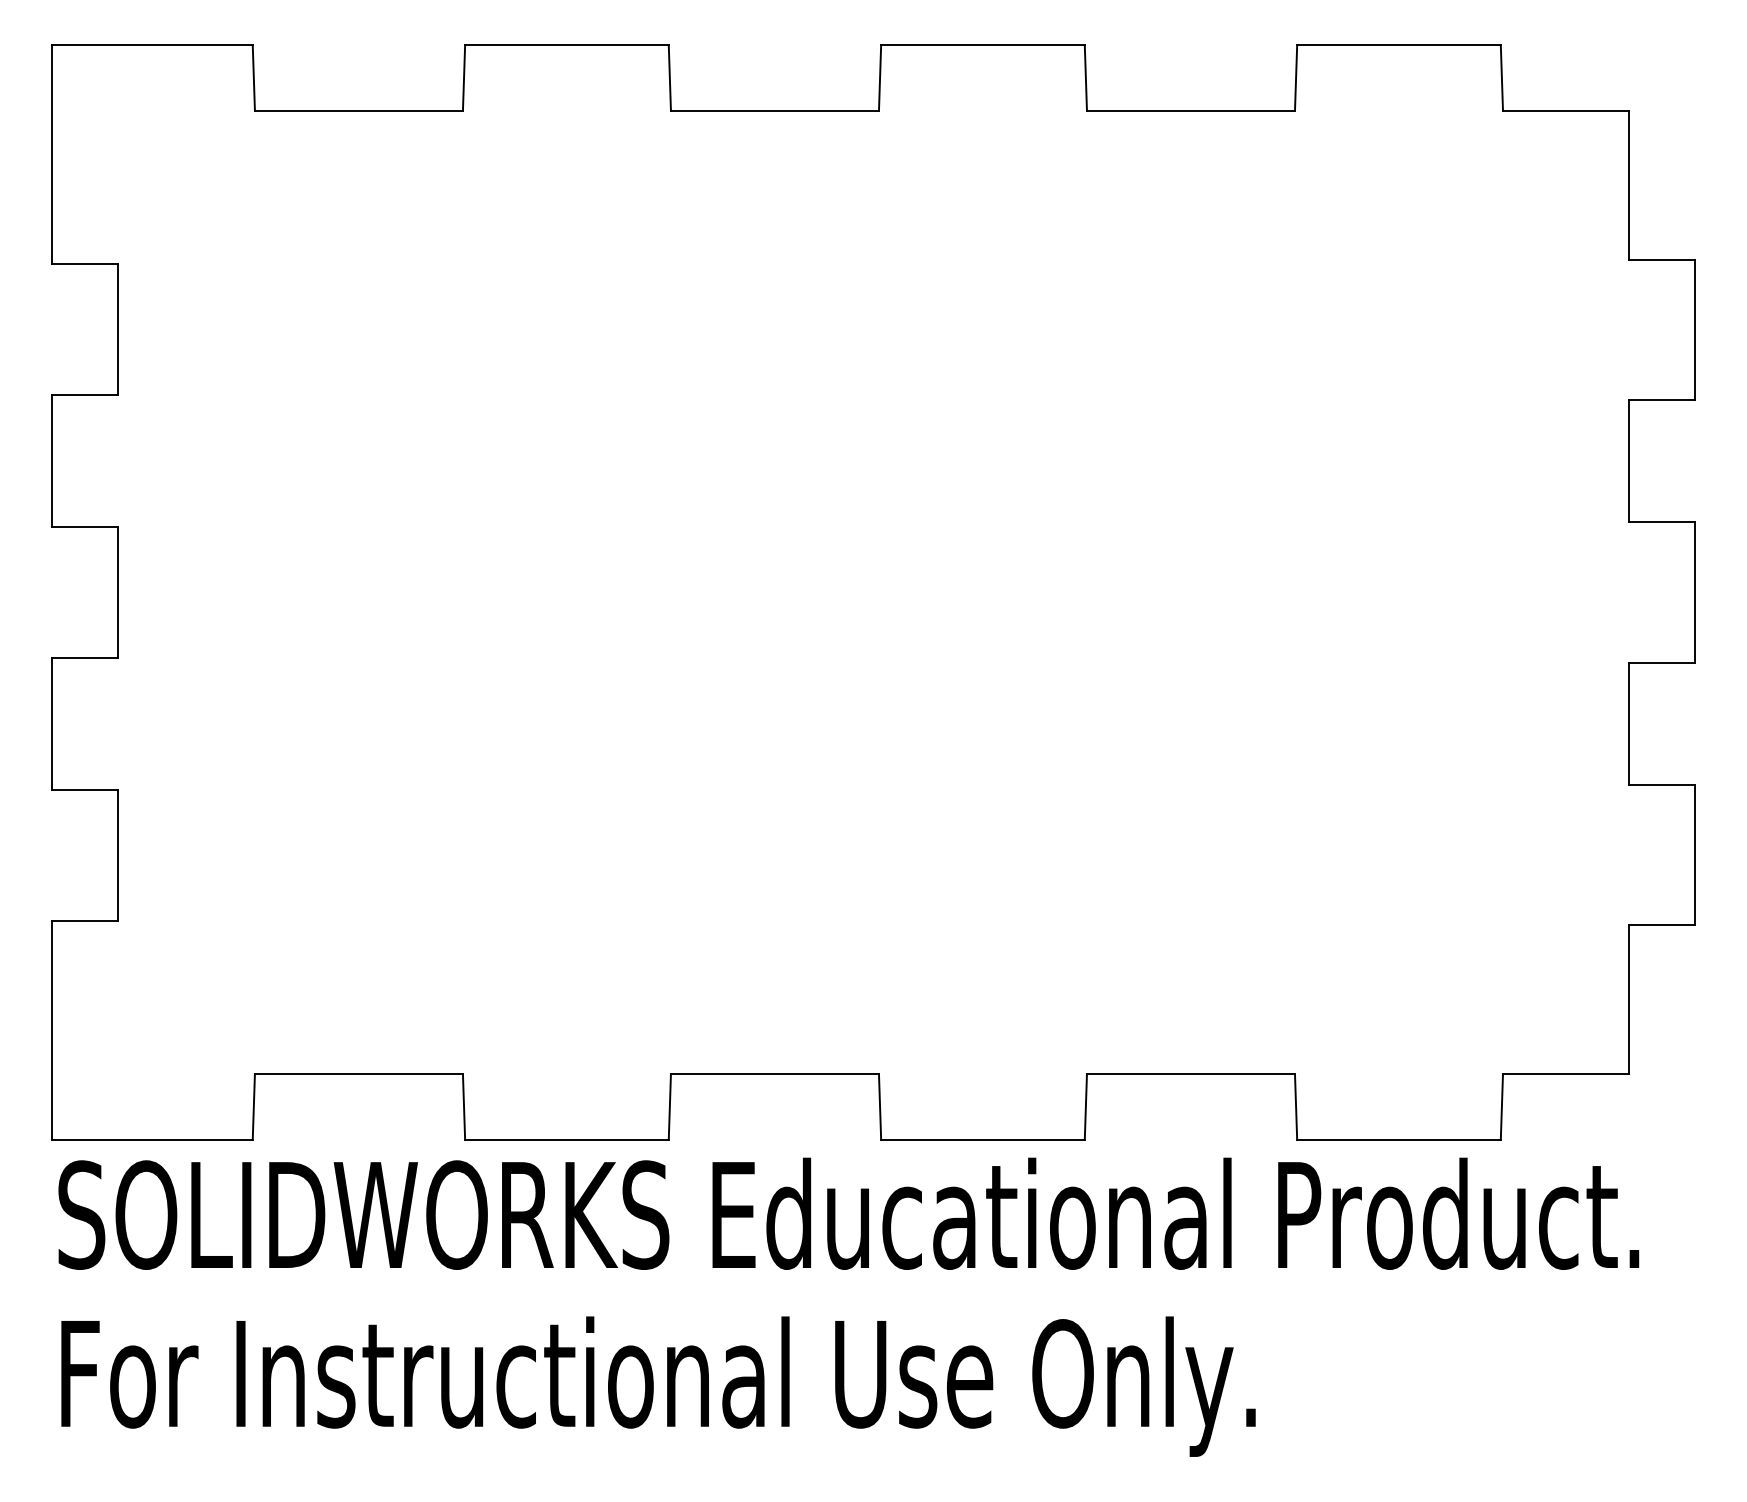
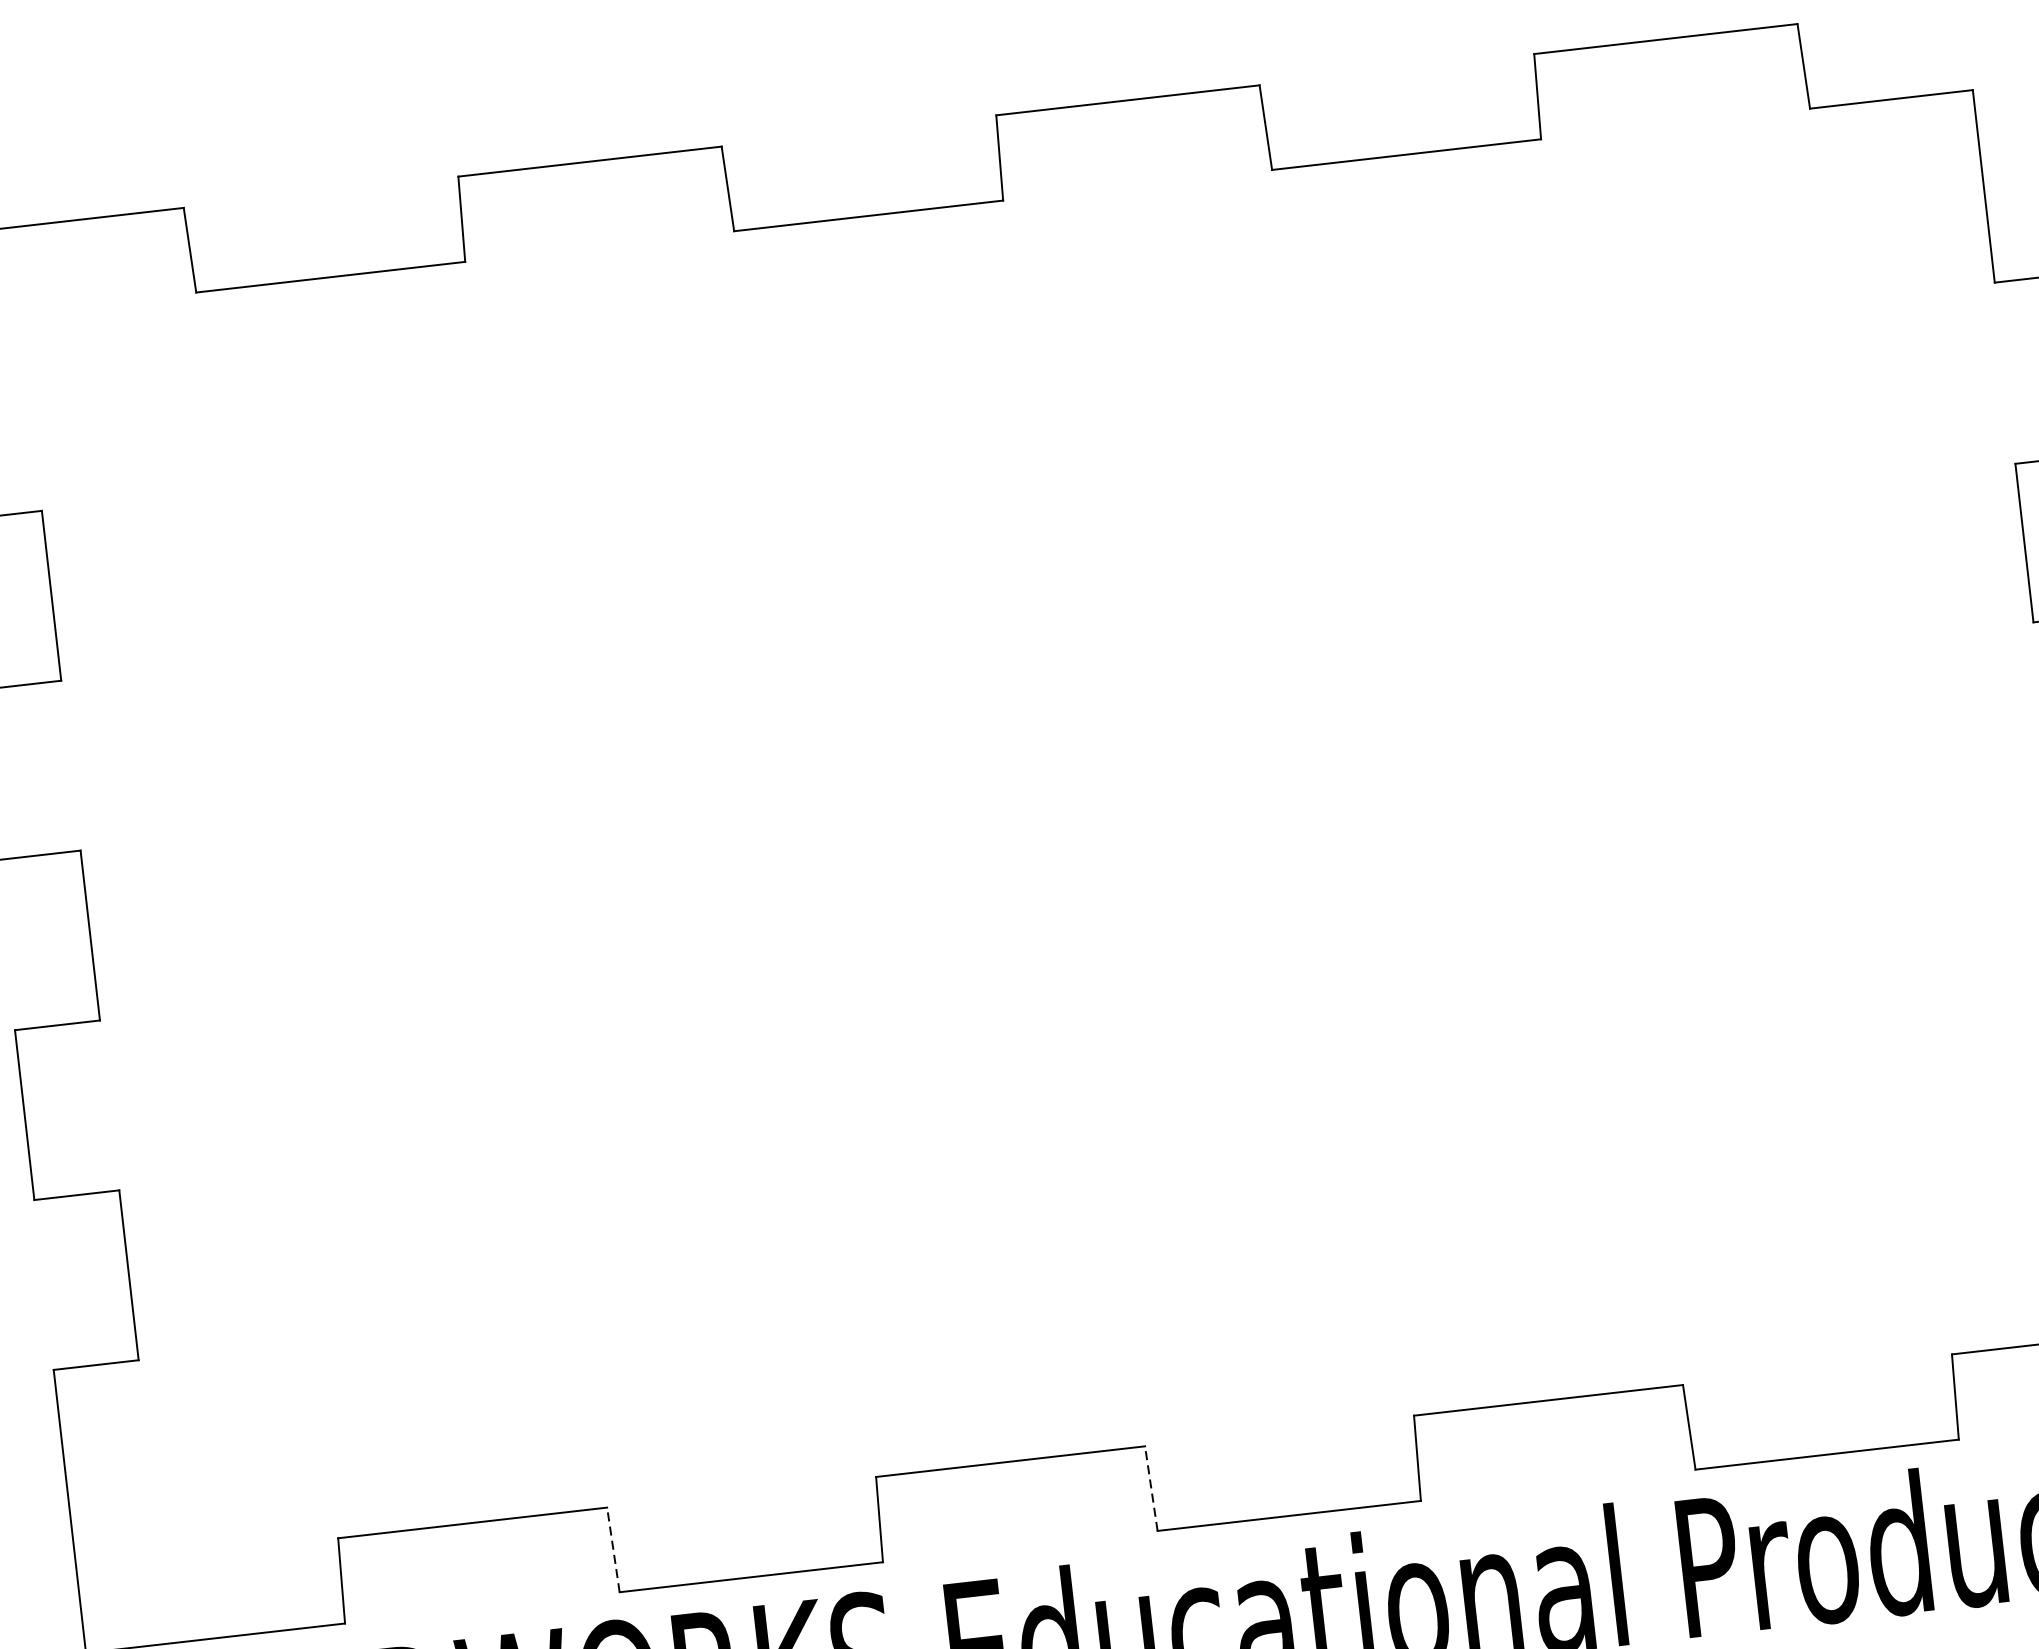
line: (464, 1106) -> (613, 1549), solid -> dashed
line: (880, 1106) -> (1151, 1487), solid -> dashed

